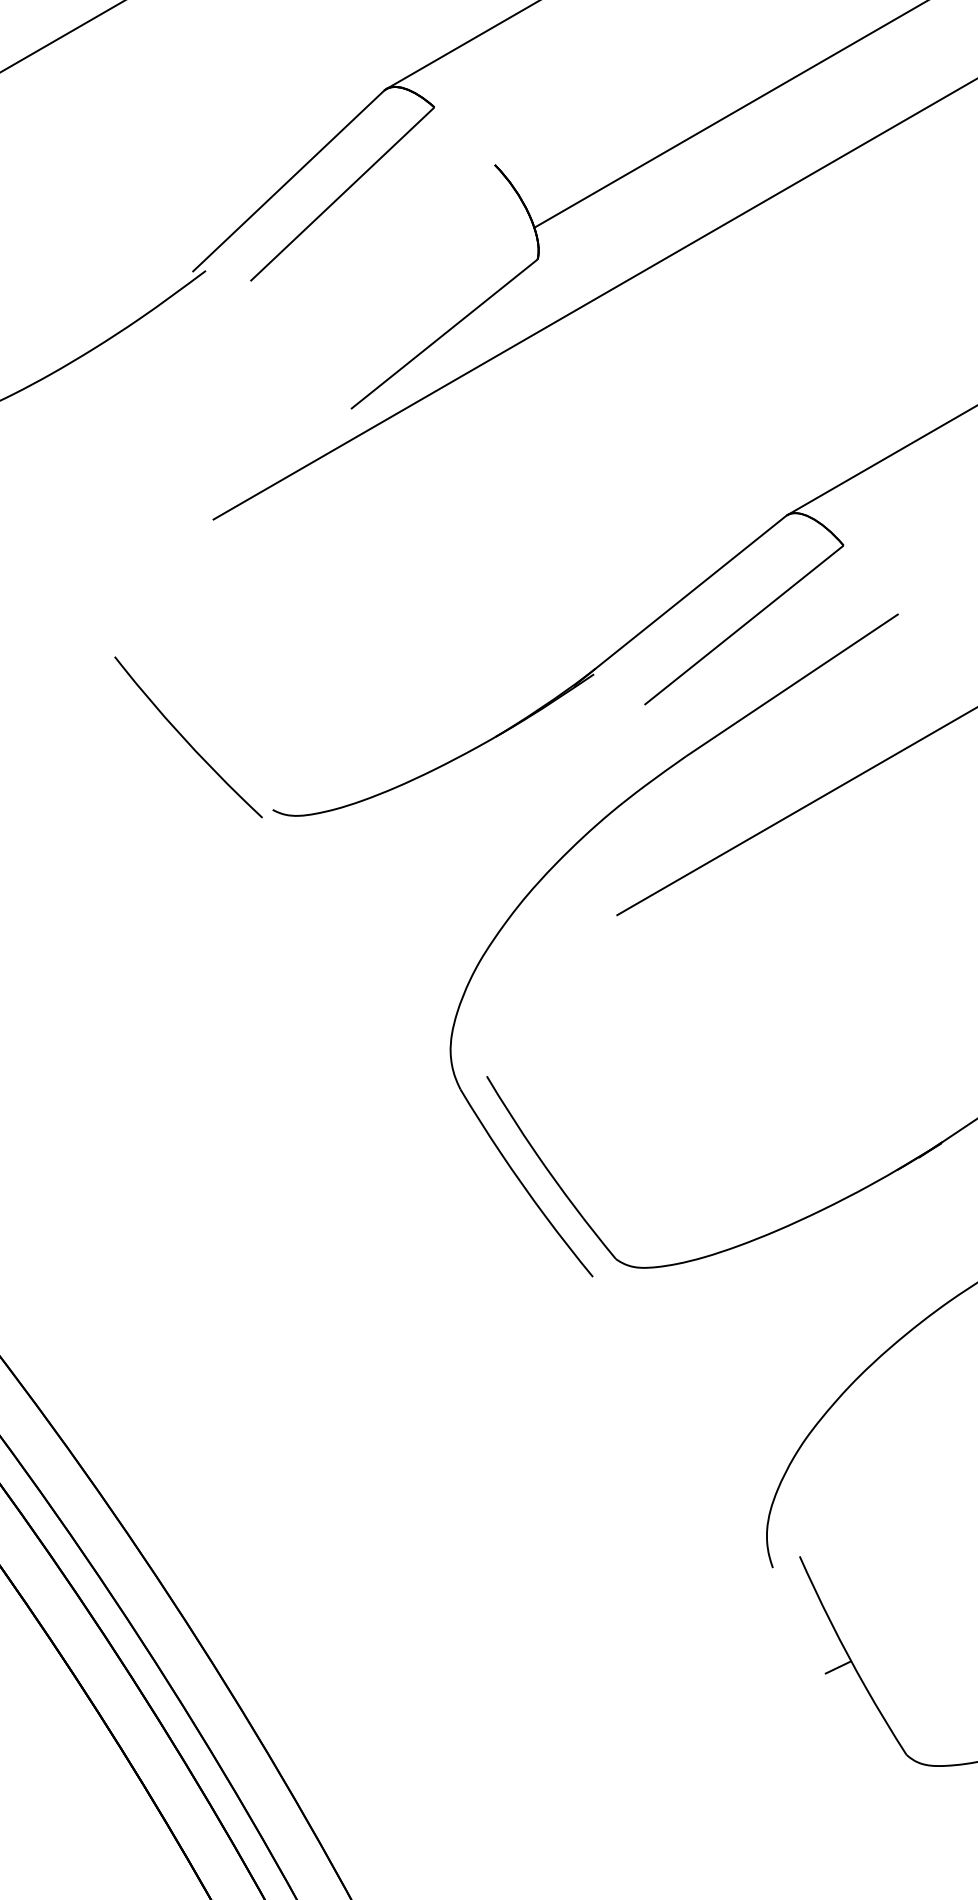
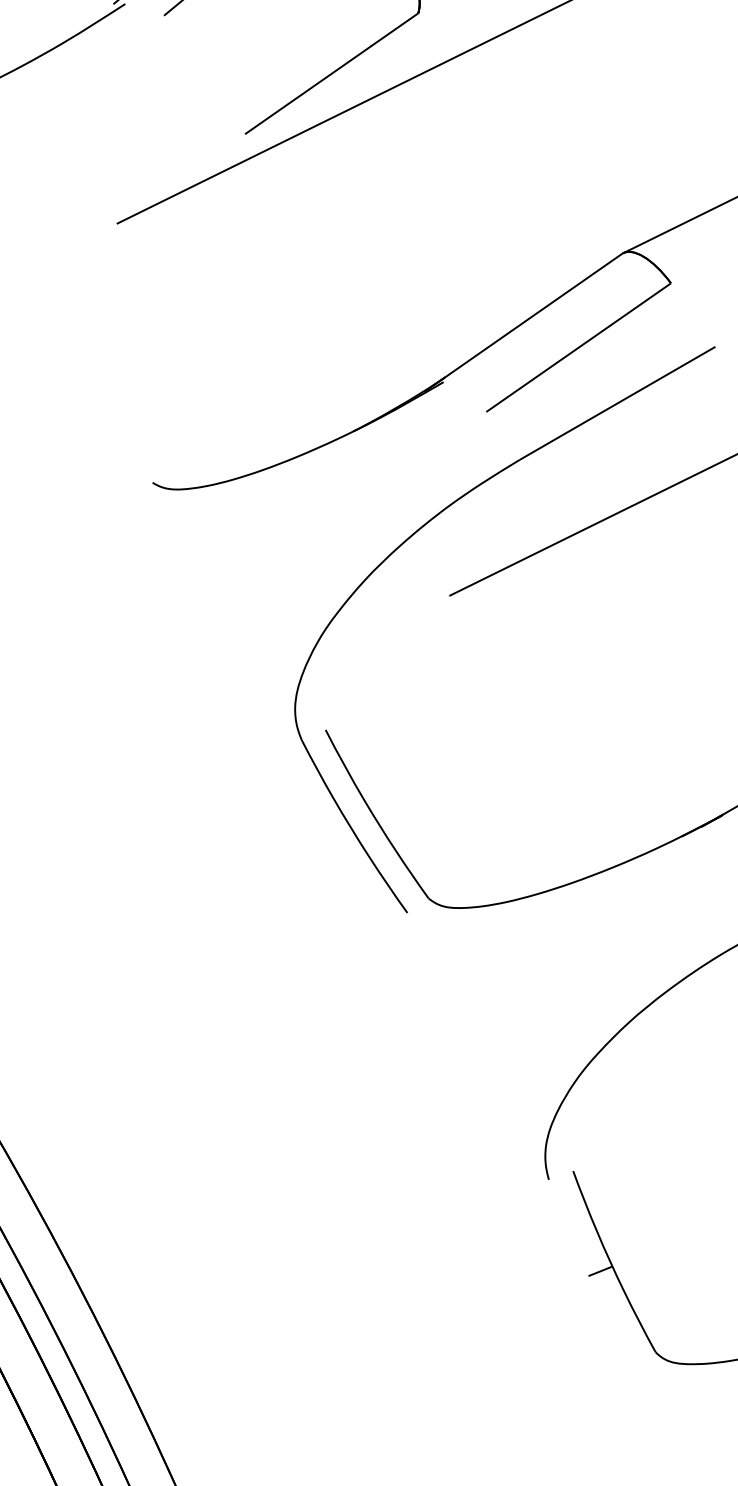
curve: (186, 739) -> (80, 415), removed

